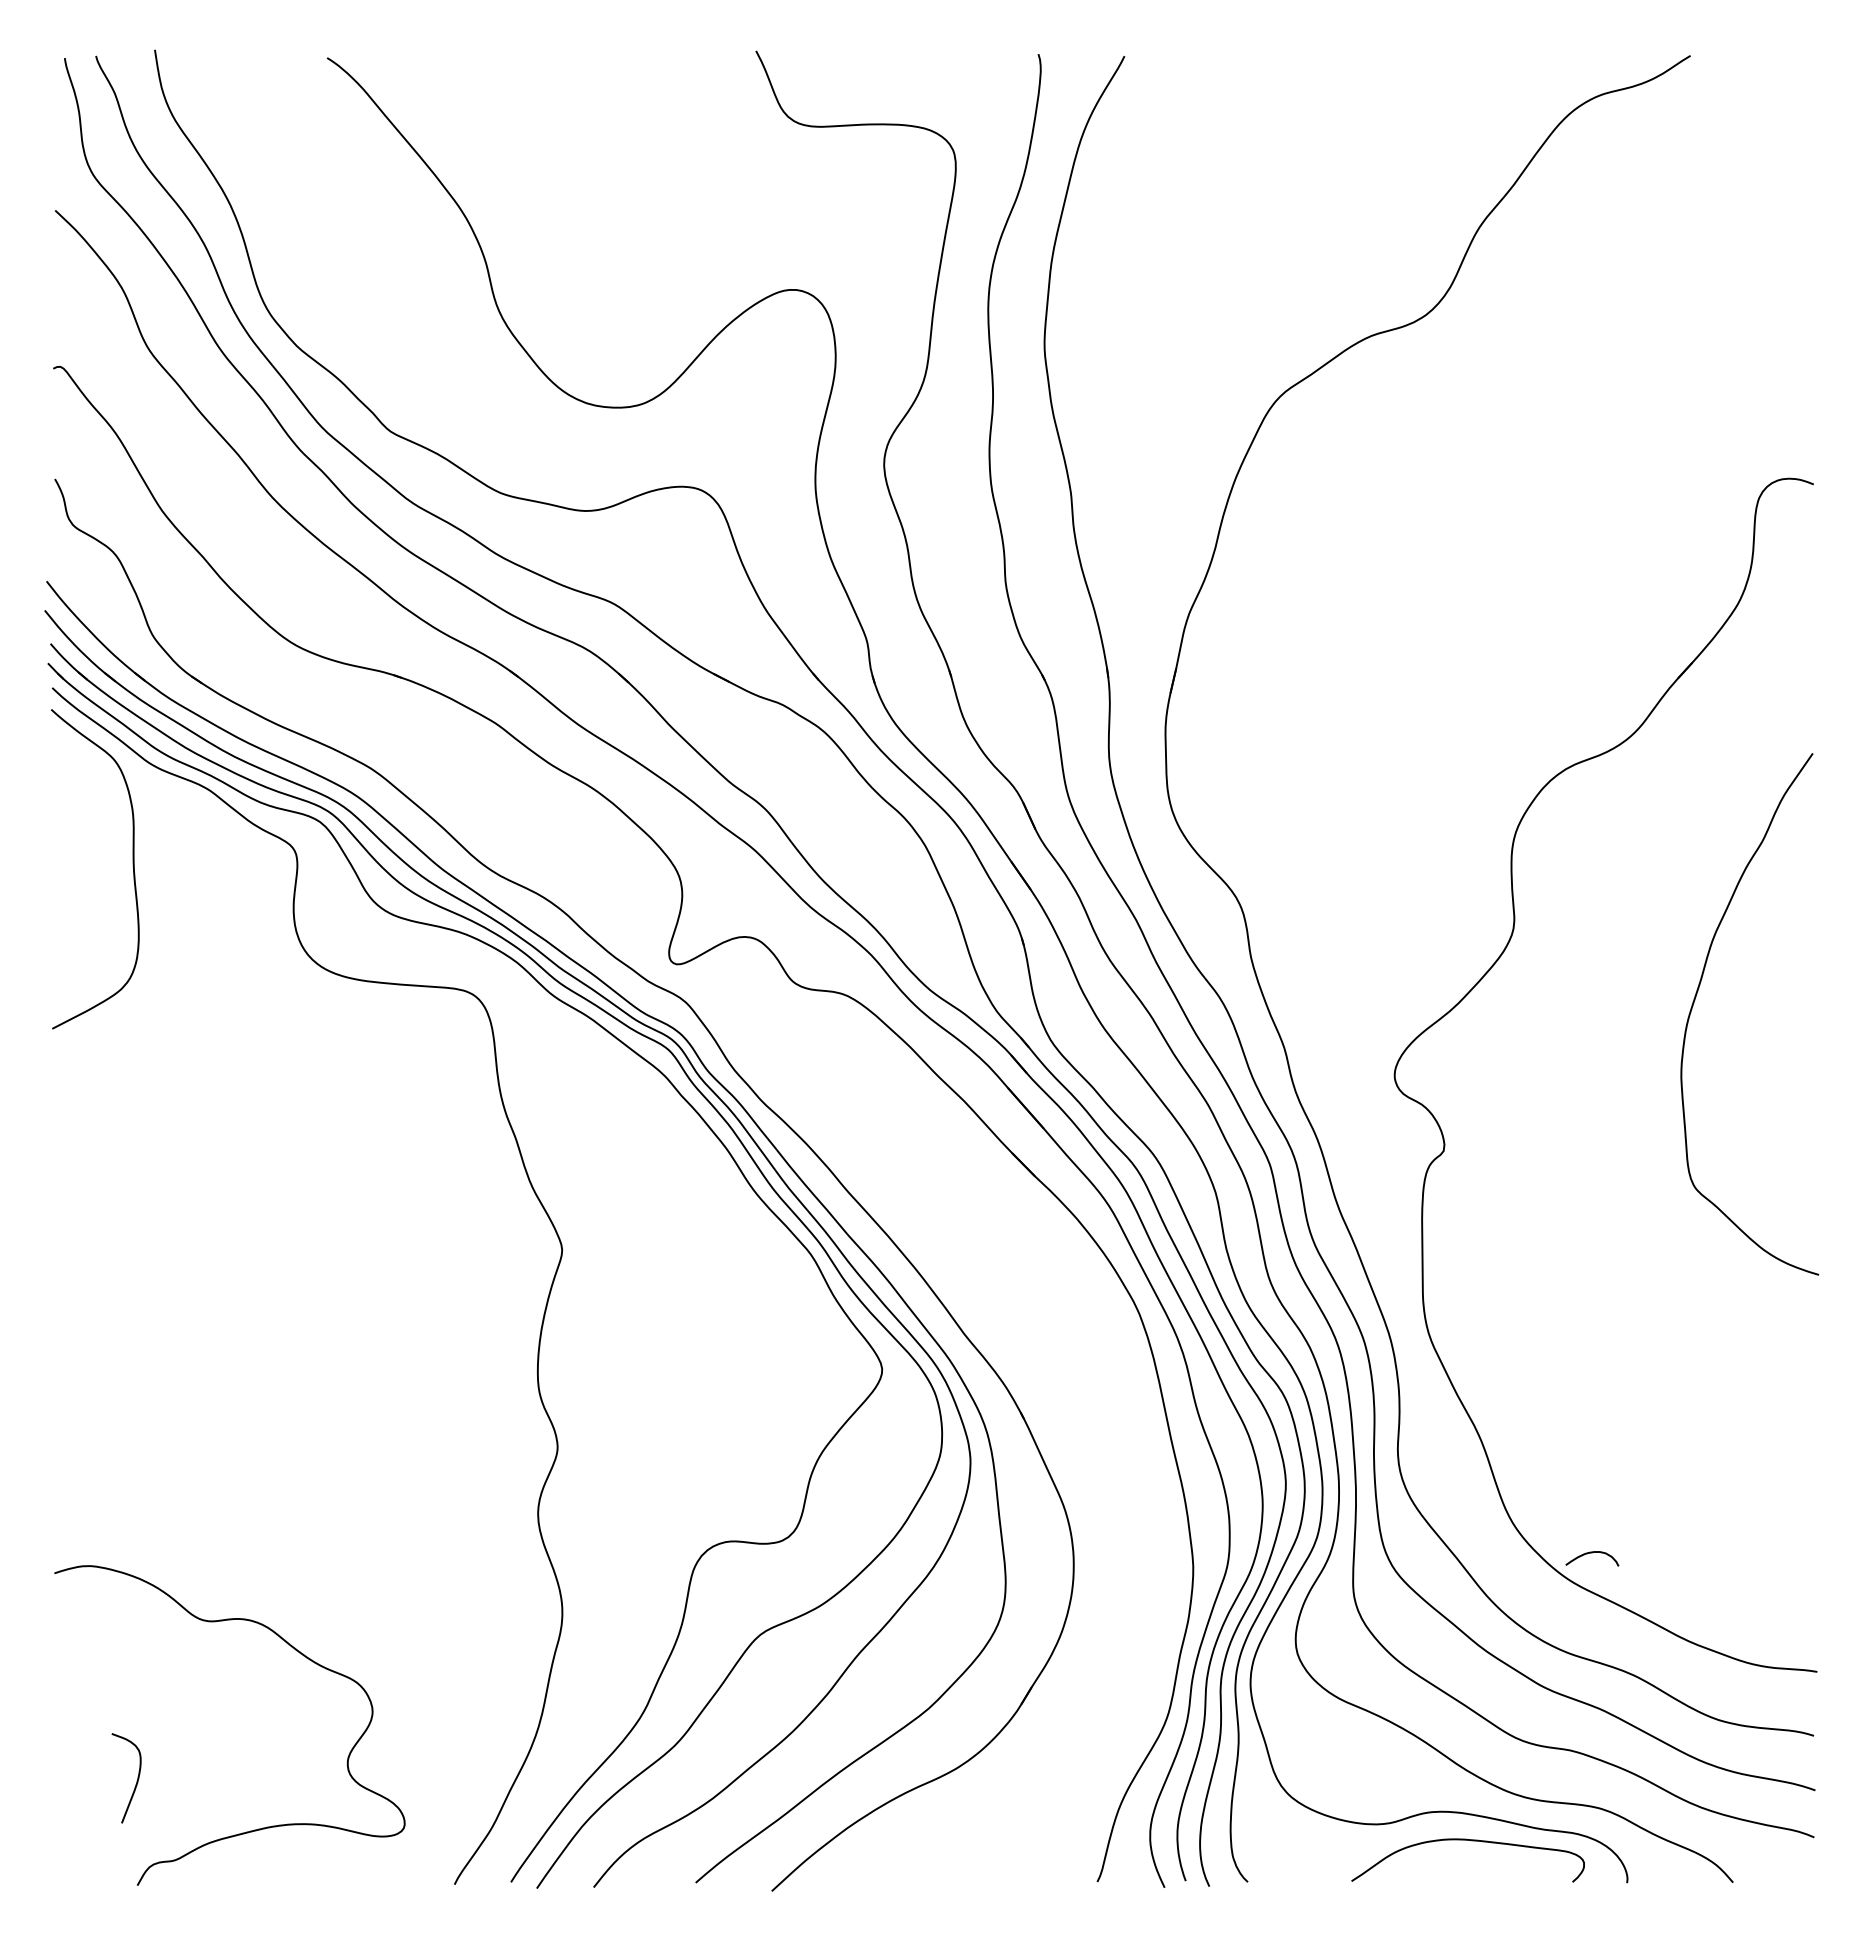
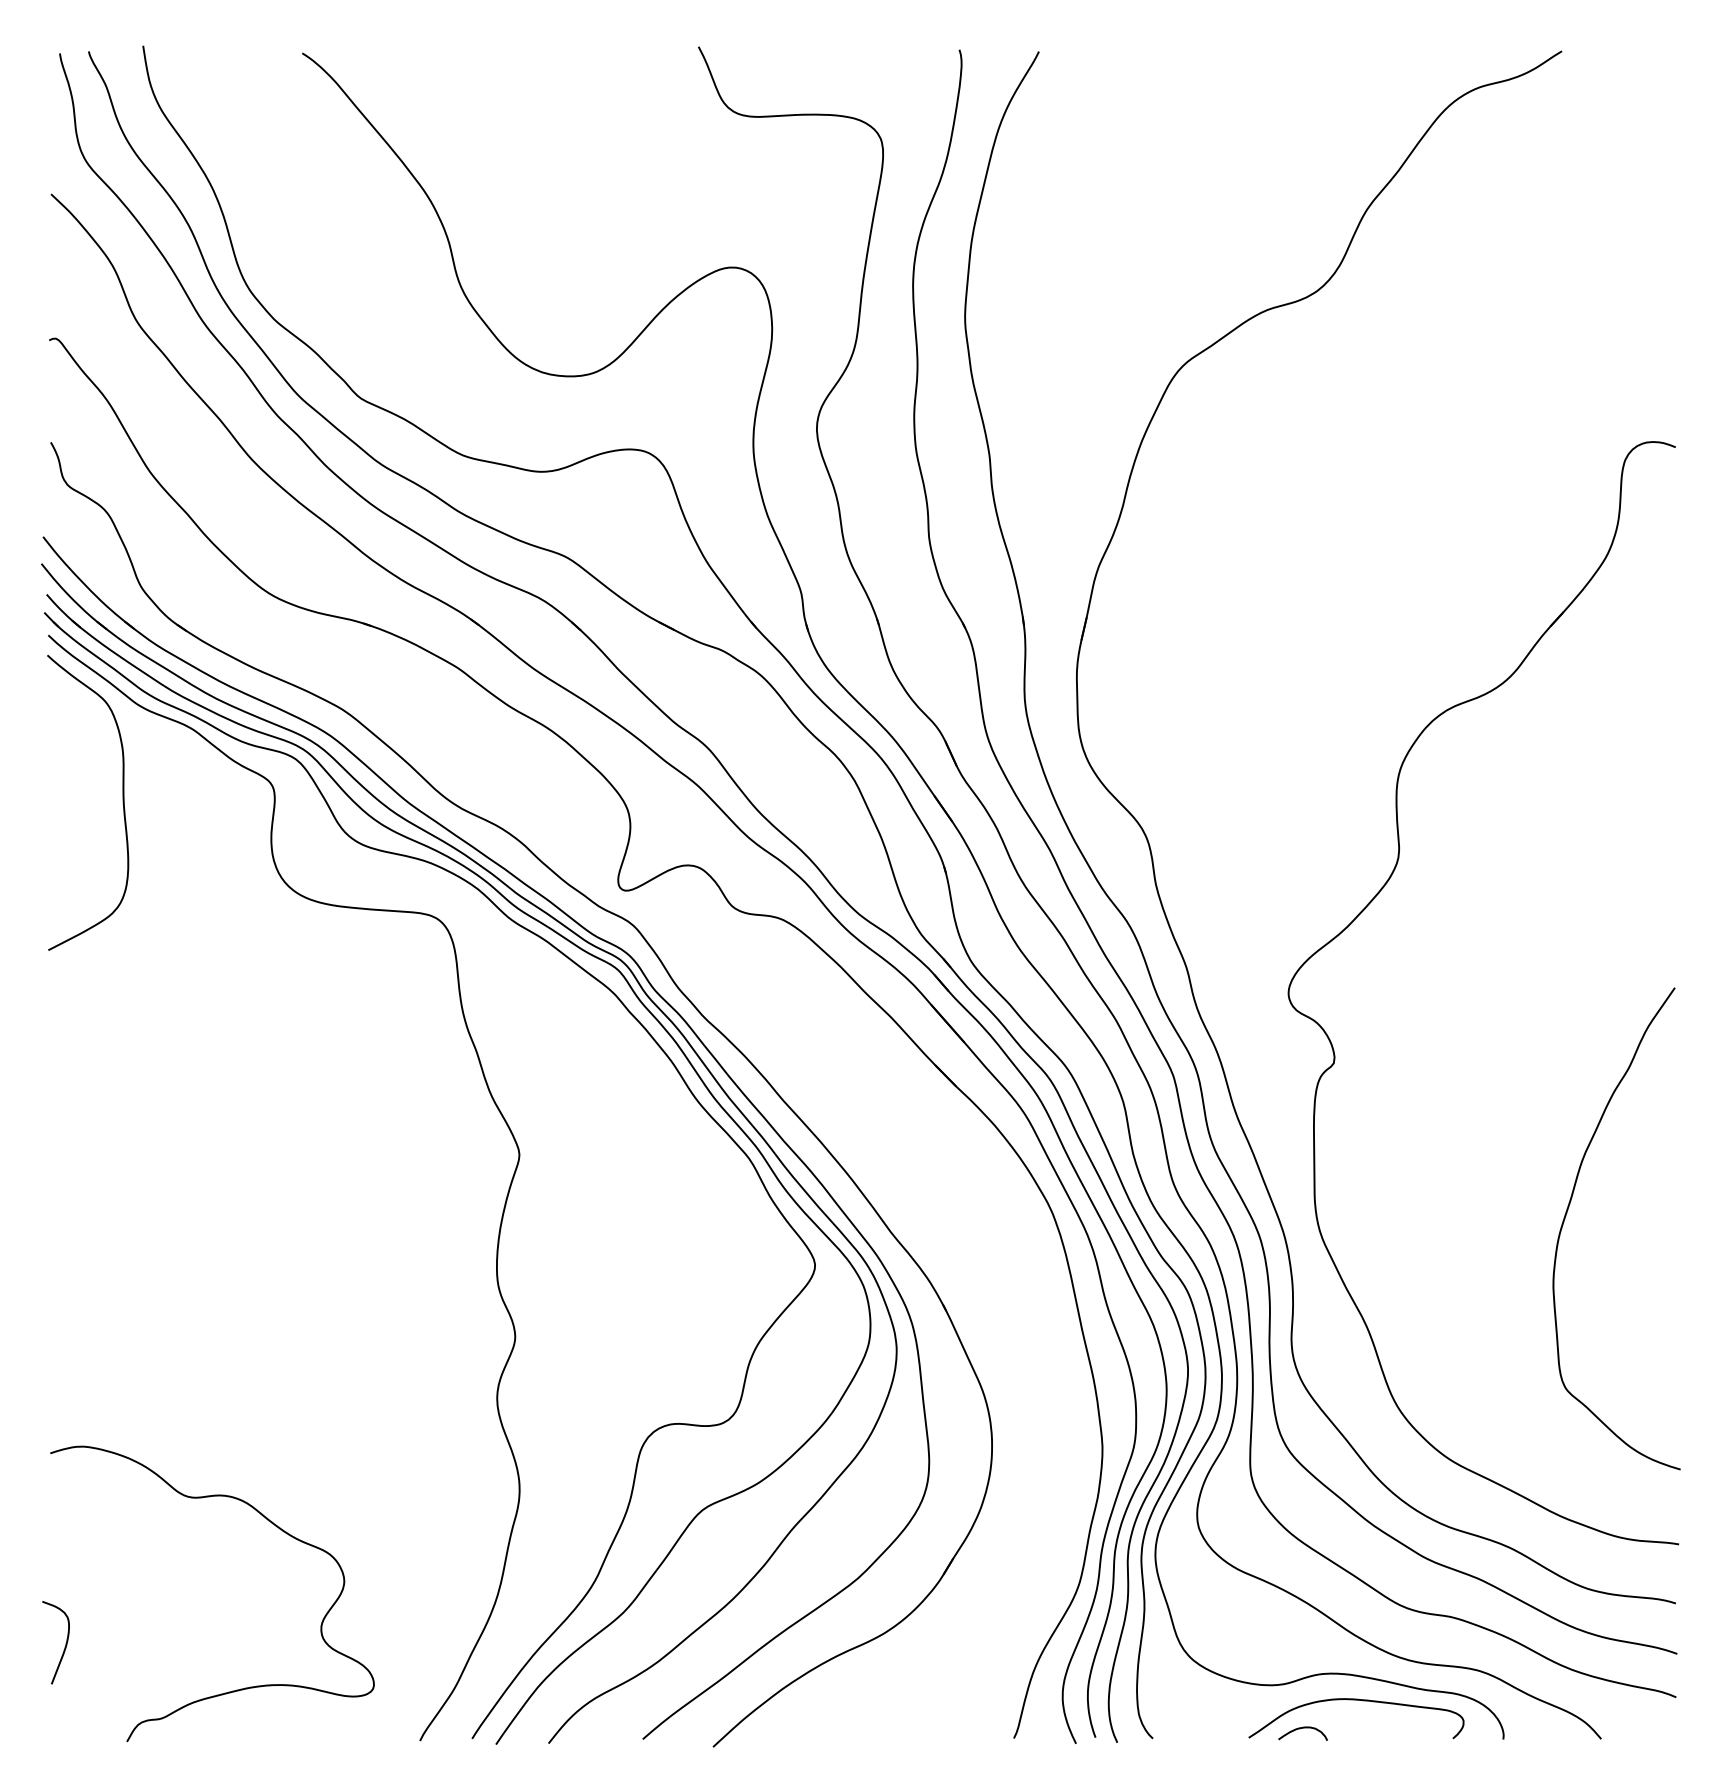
curve: (1696, 997) -> (1567, 1213), moved
curve: (1592, 1553) -> (1303, 1728), moved
curve: (136, 1780) -> (65, 1644), moved

